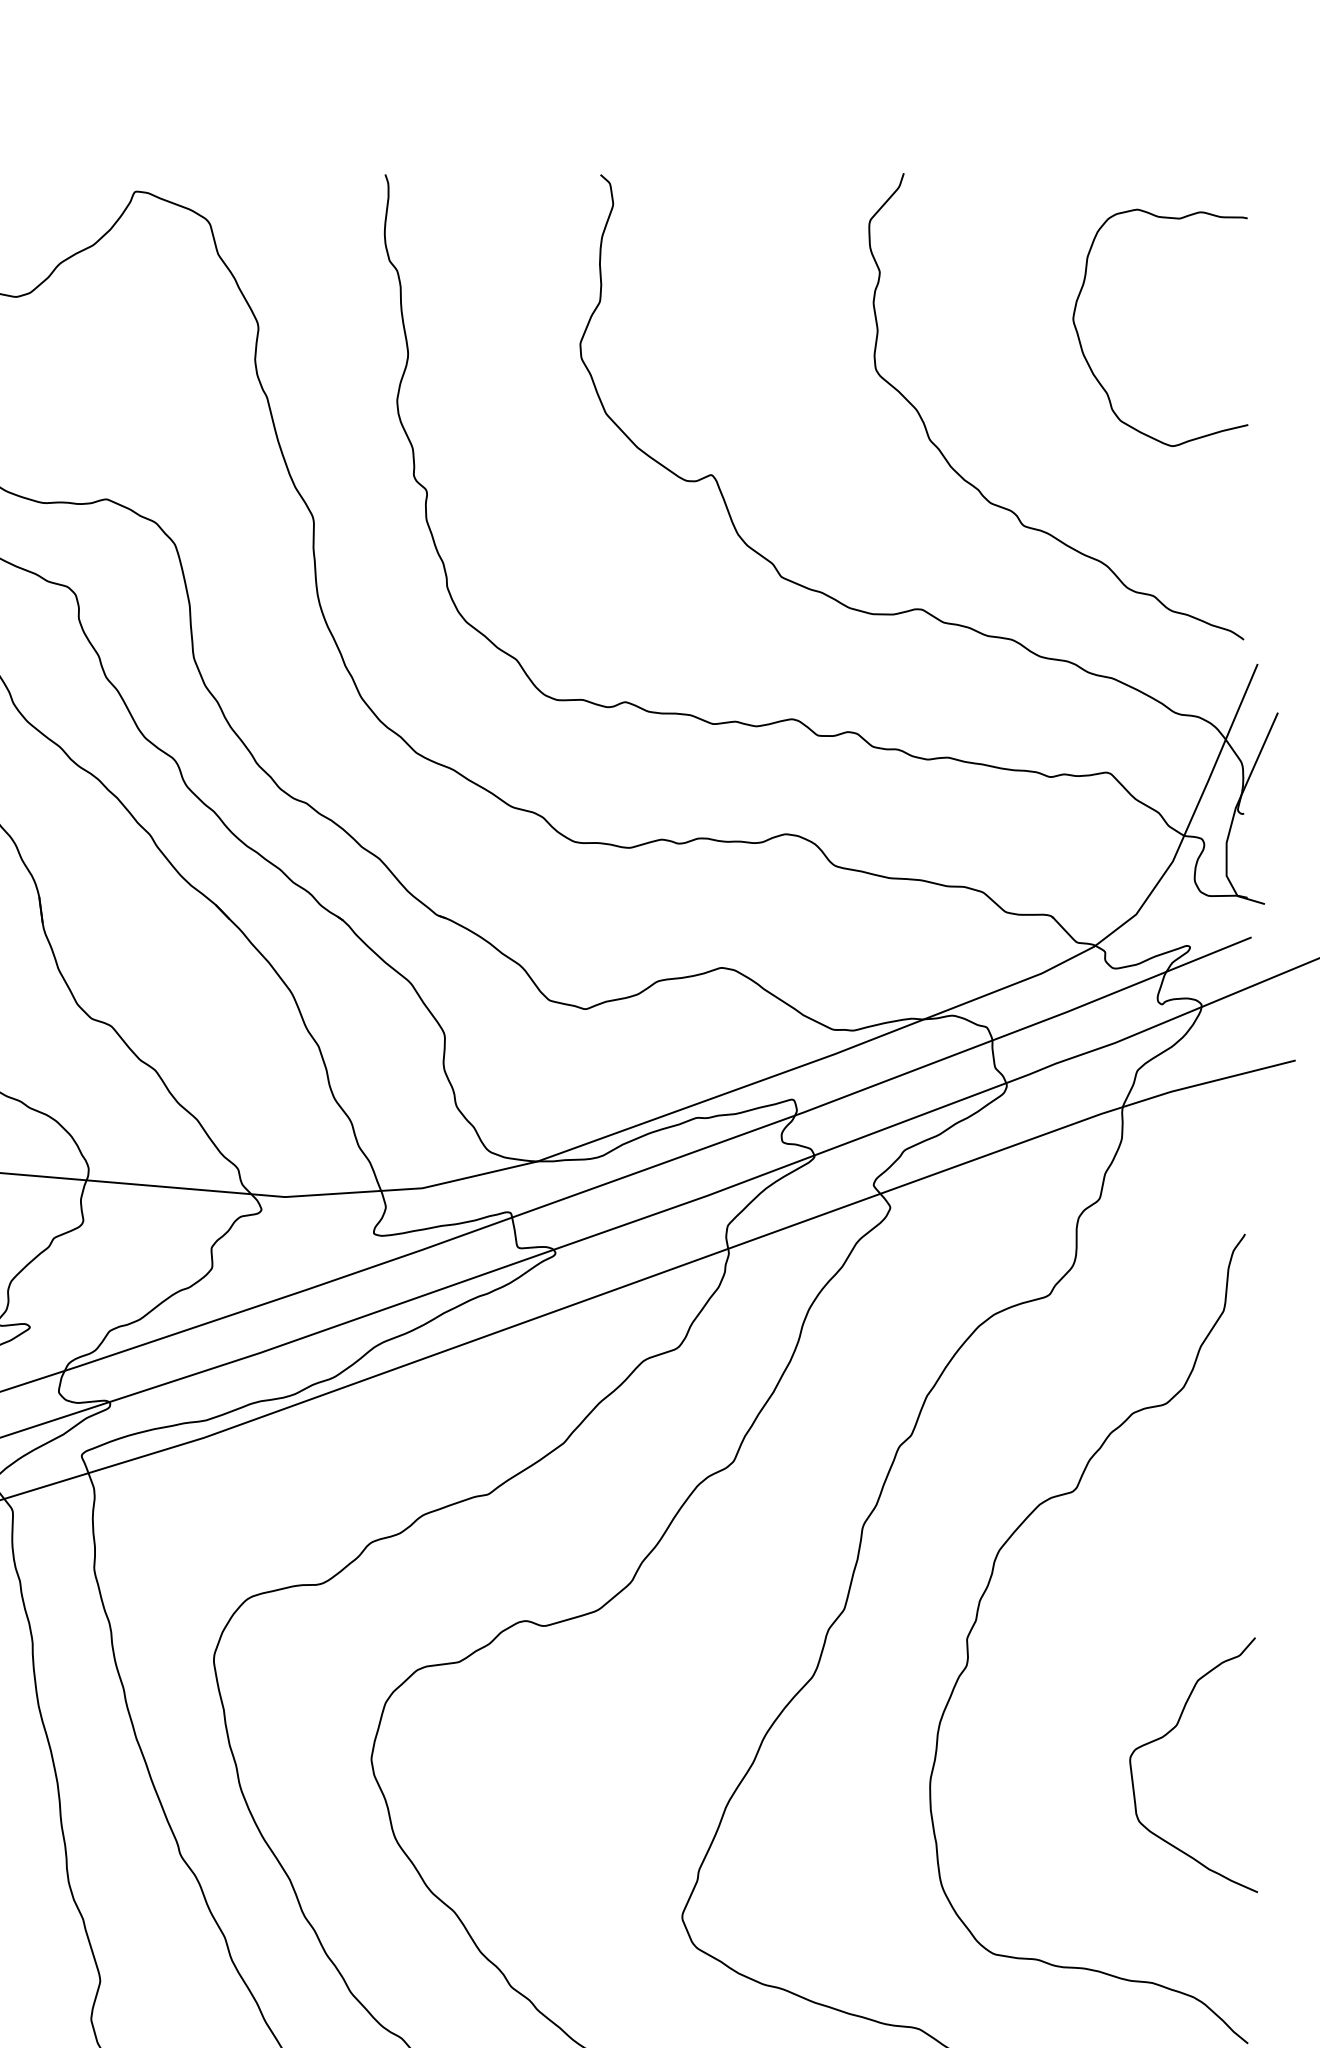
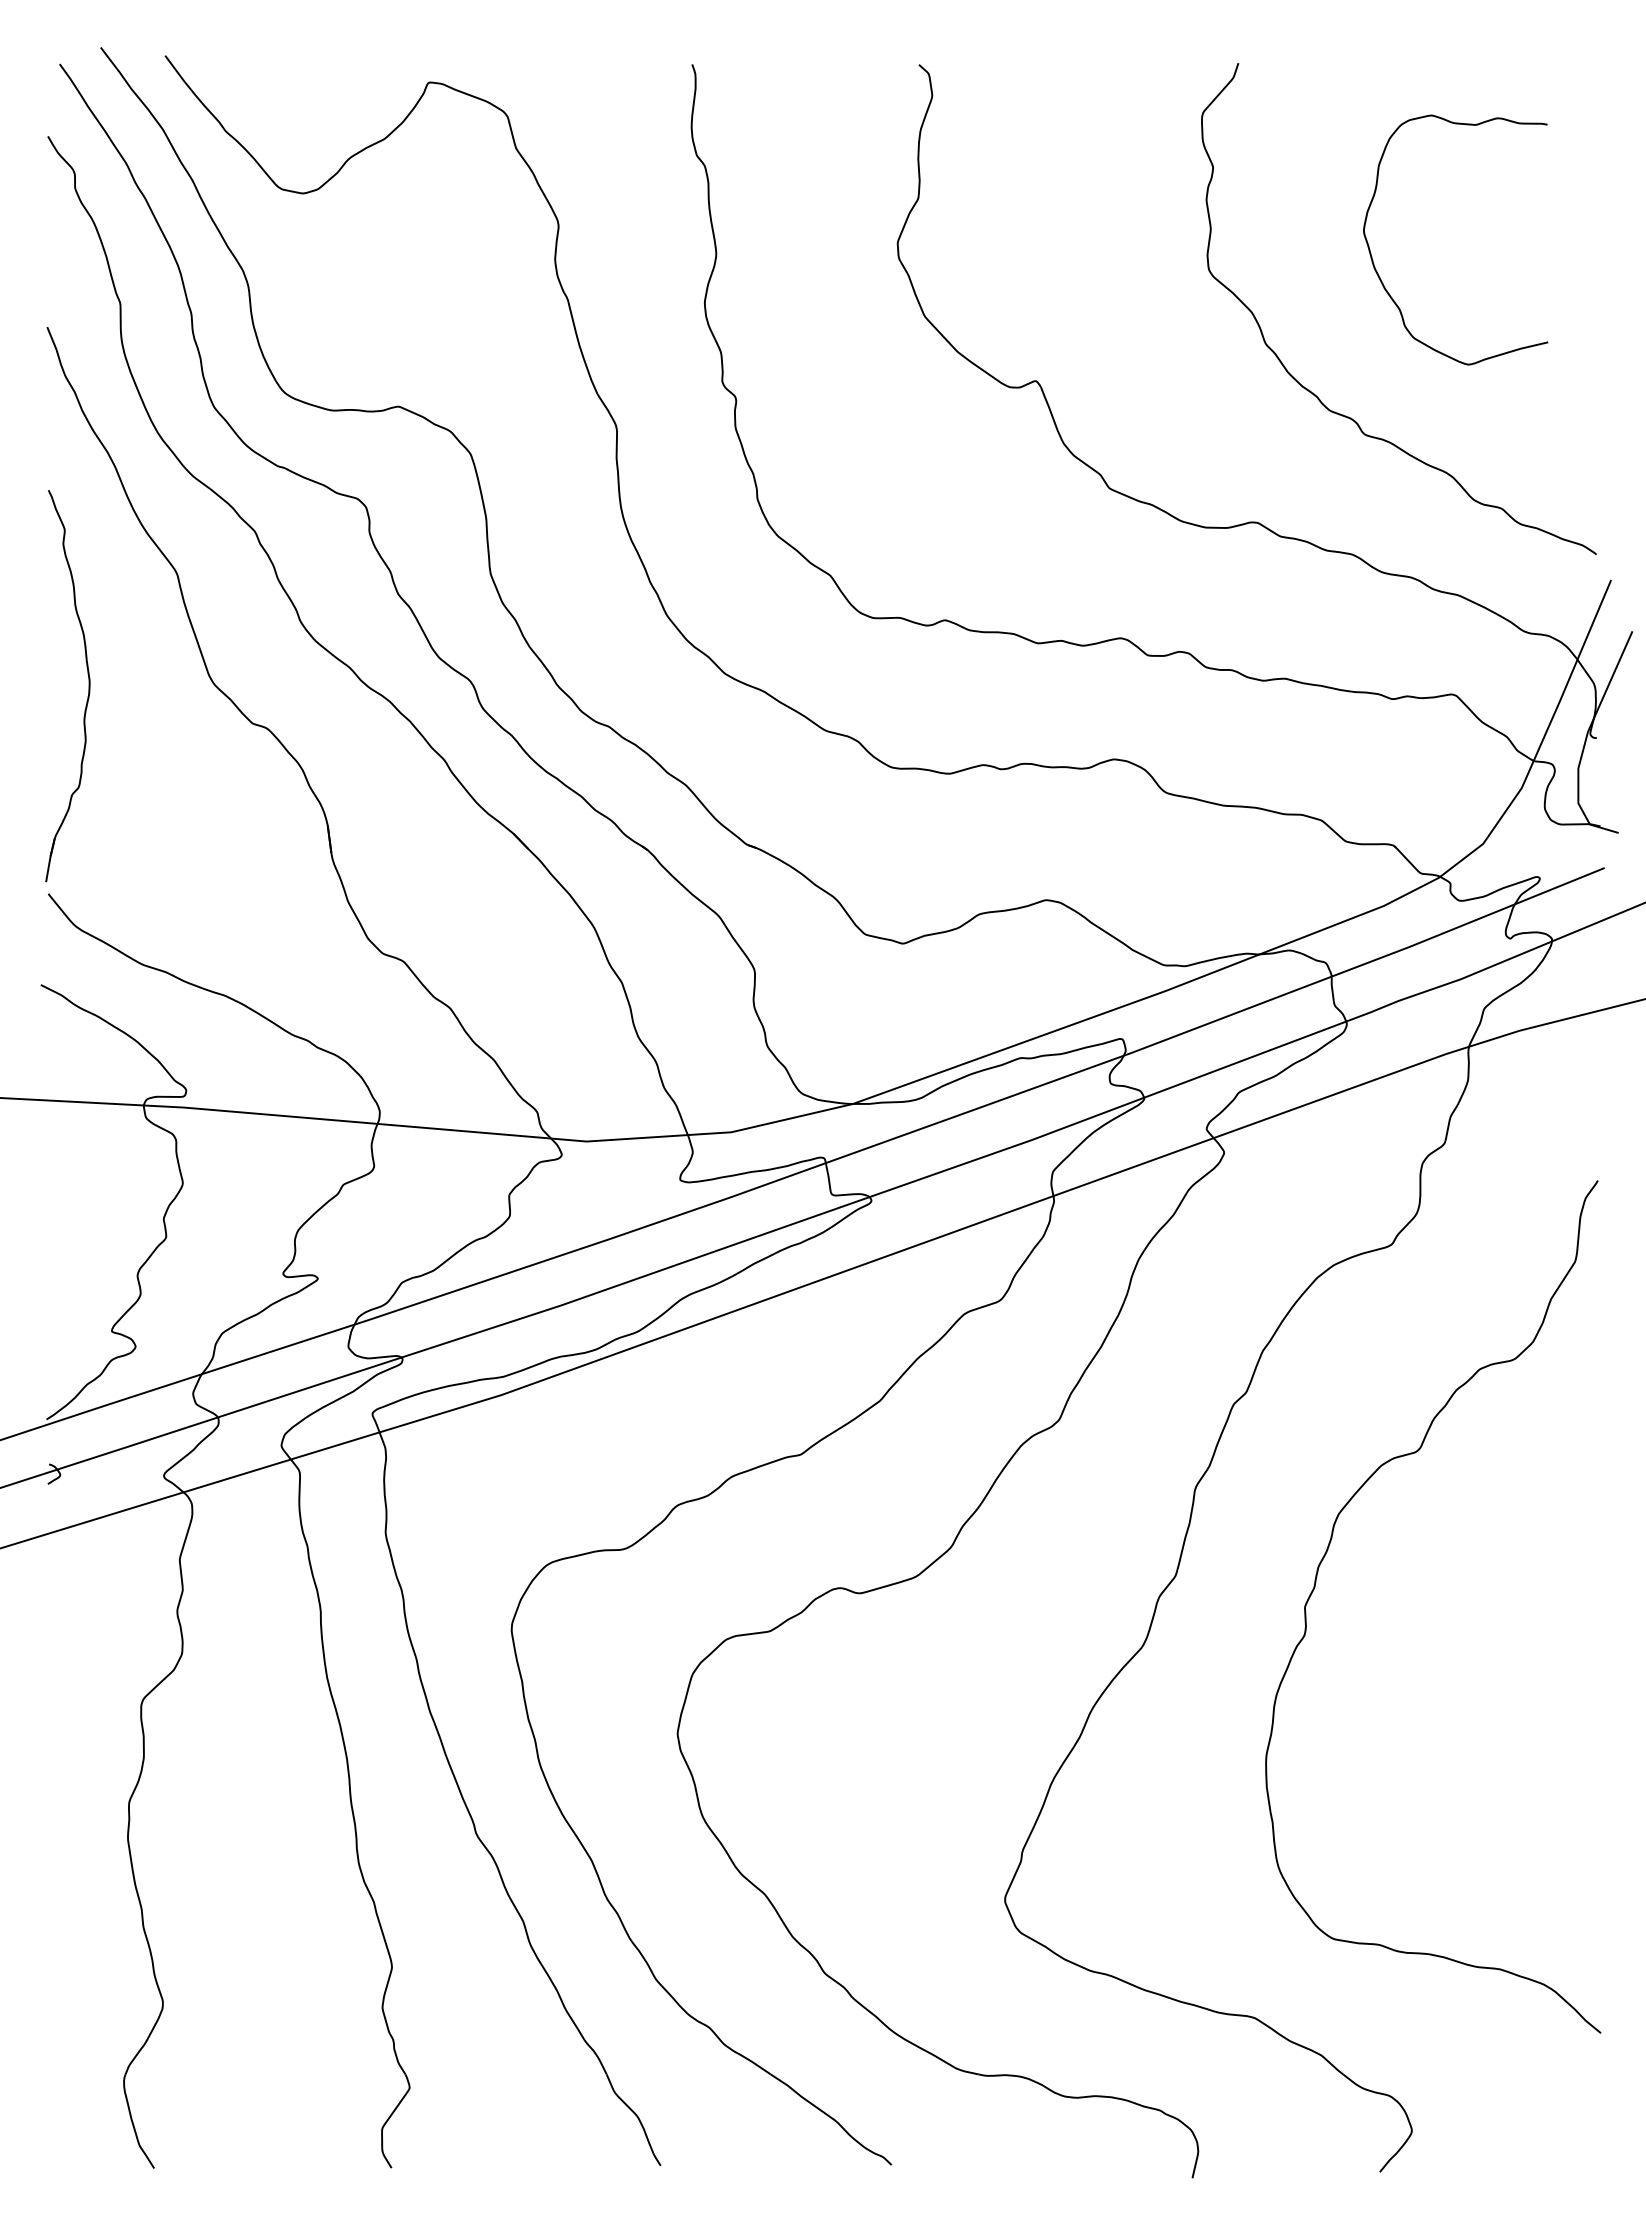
curve: (1089, 363) -> (1380, 277), moved
curve: (1166, 1735) -> (1515, 1708), removed

